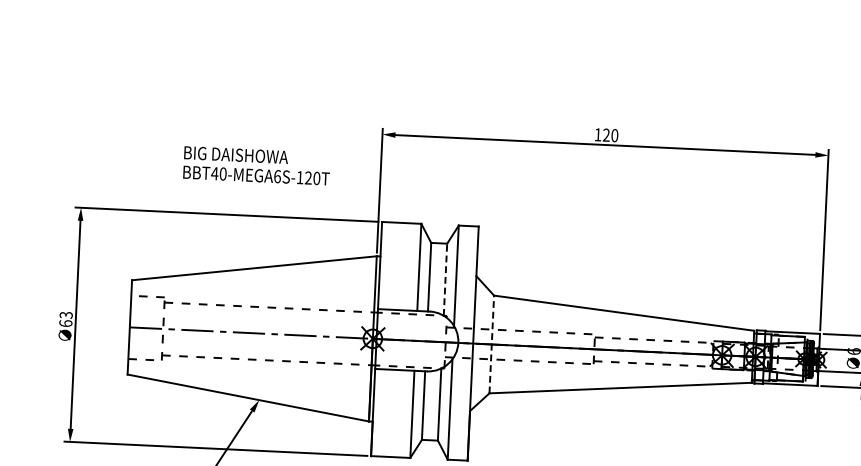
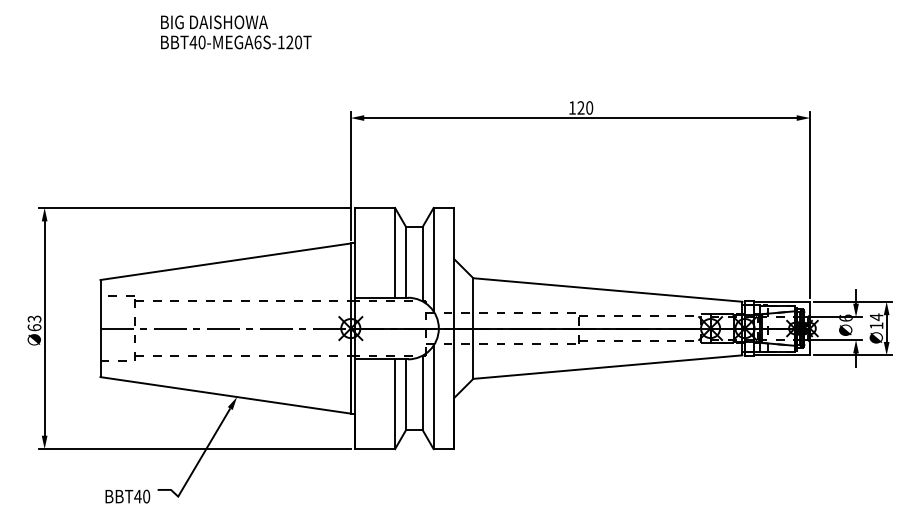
text: (257, 165) -> (236, 32), moved
line: (445, 278) -> (422, 263), dashed -> solid
line: (491, 344) -> (473, 328), dashed -> solid

